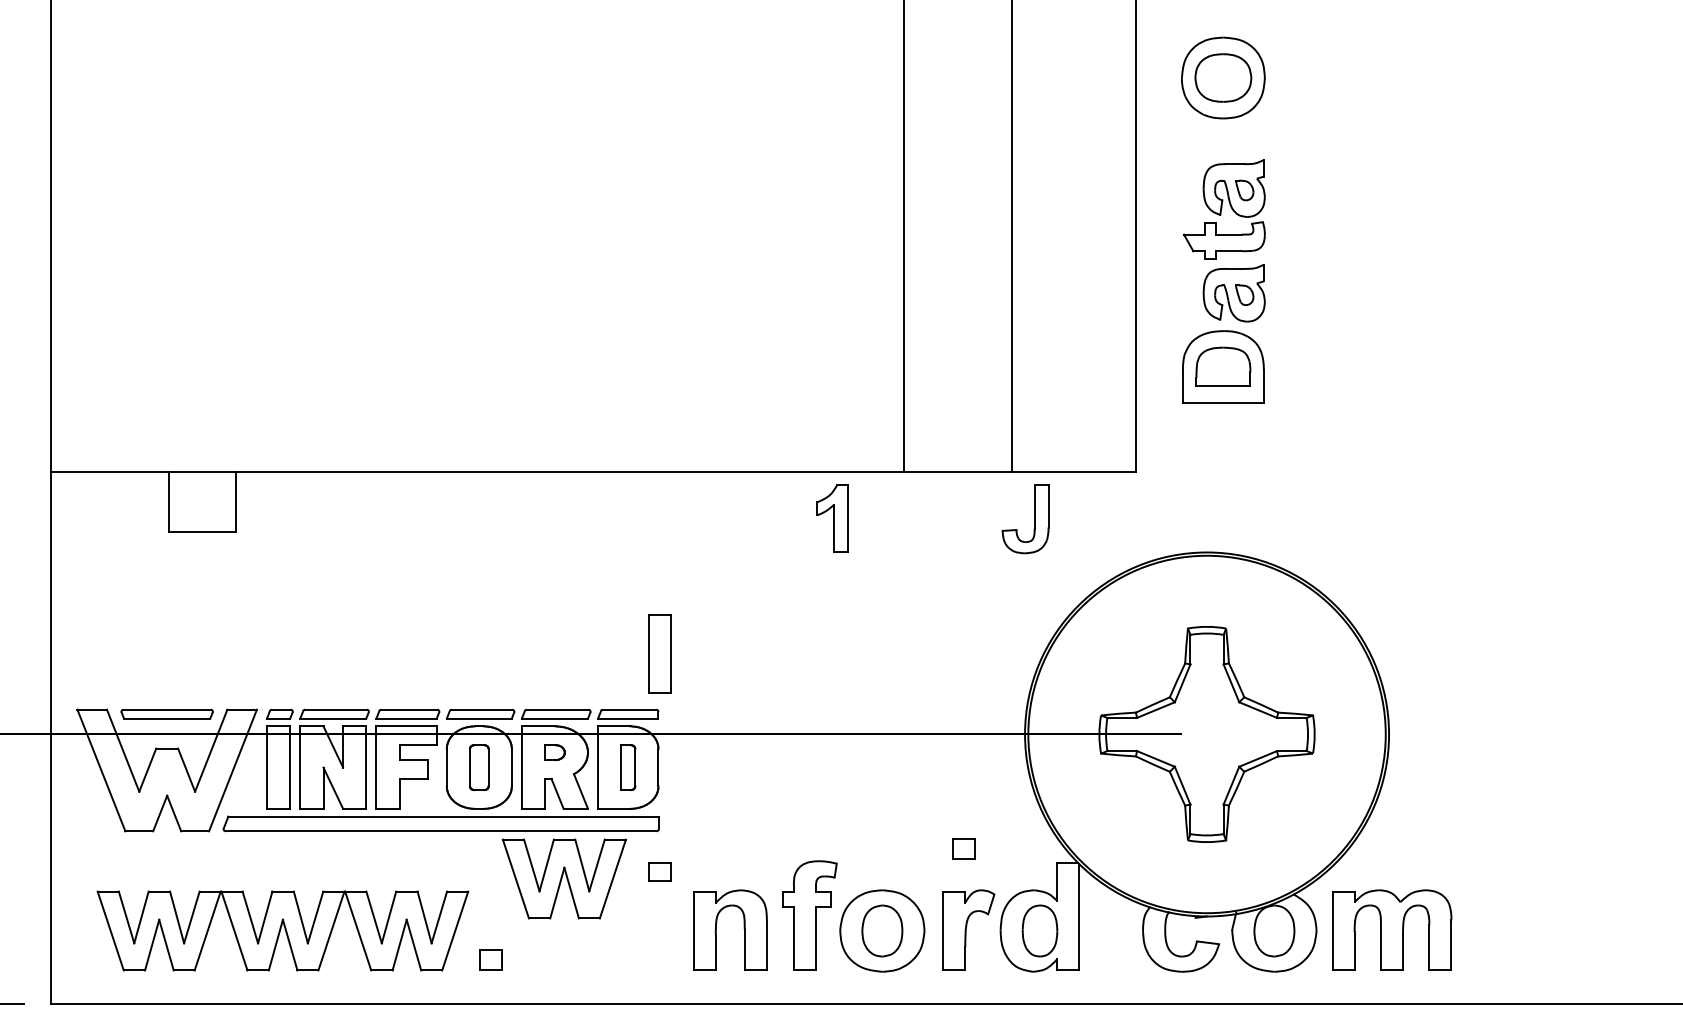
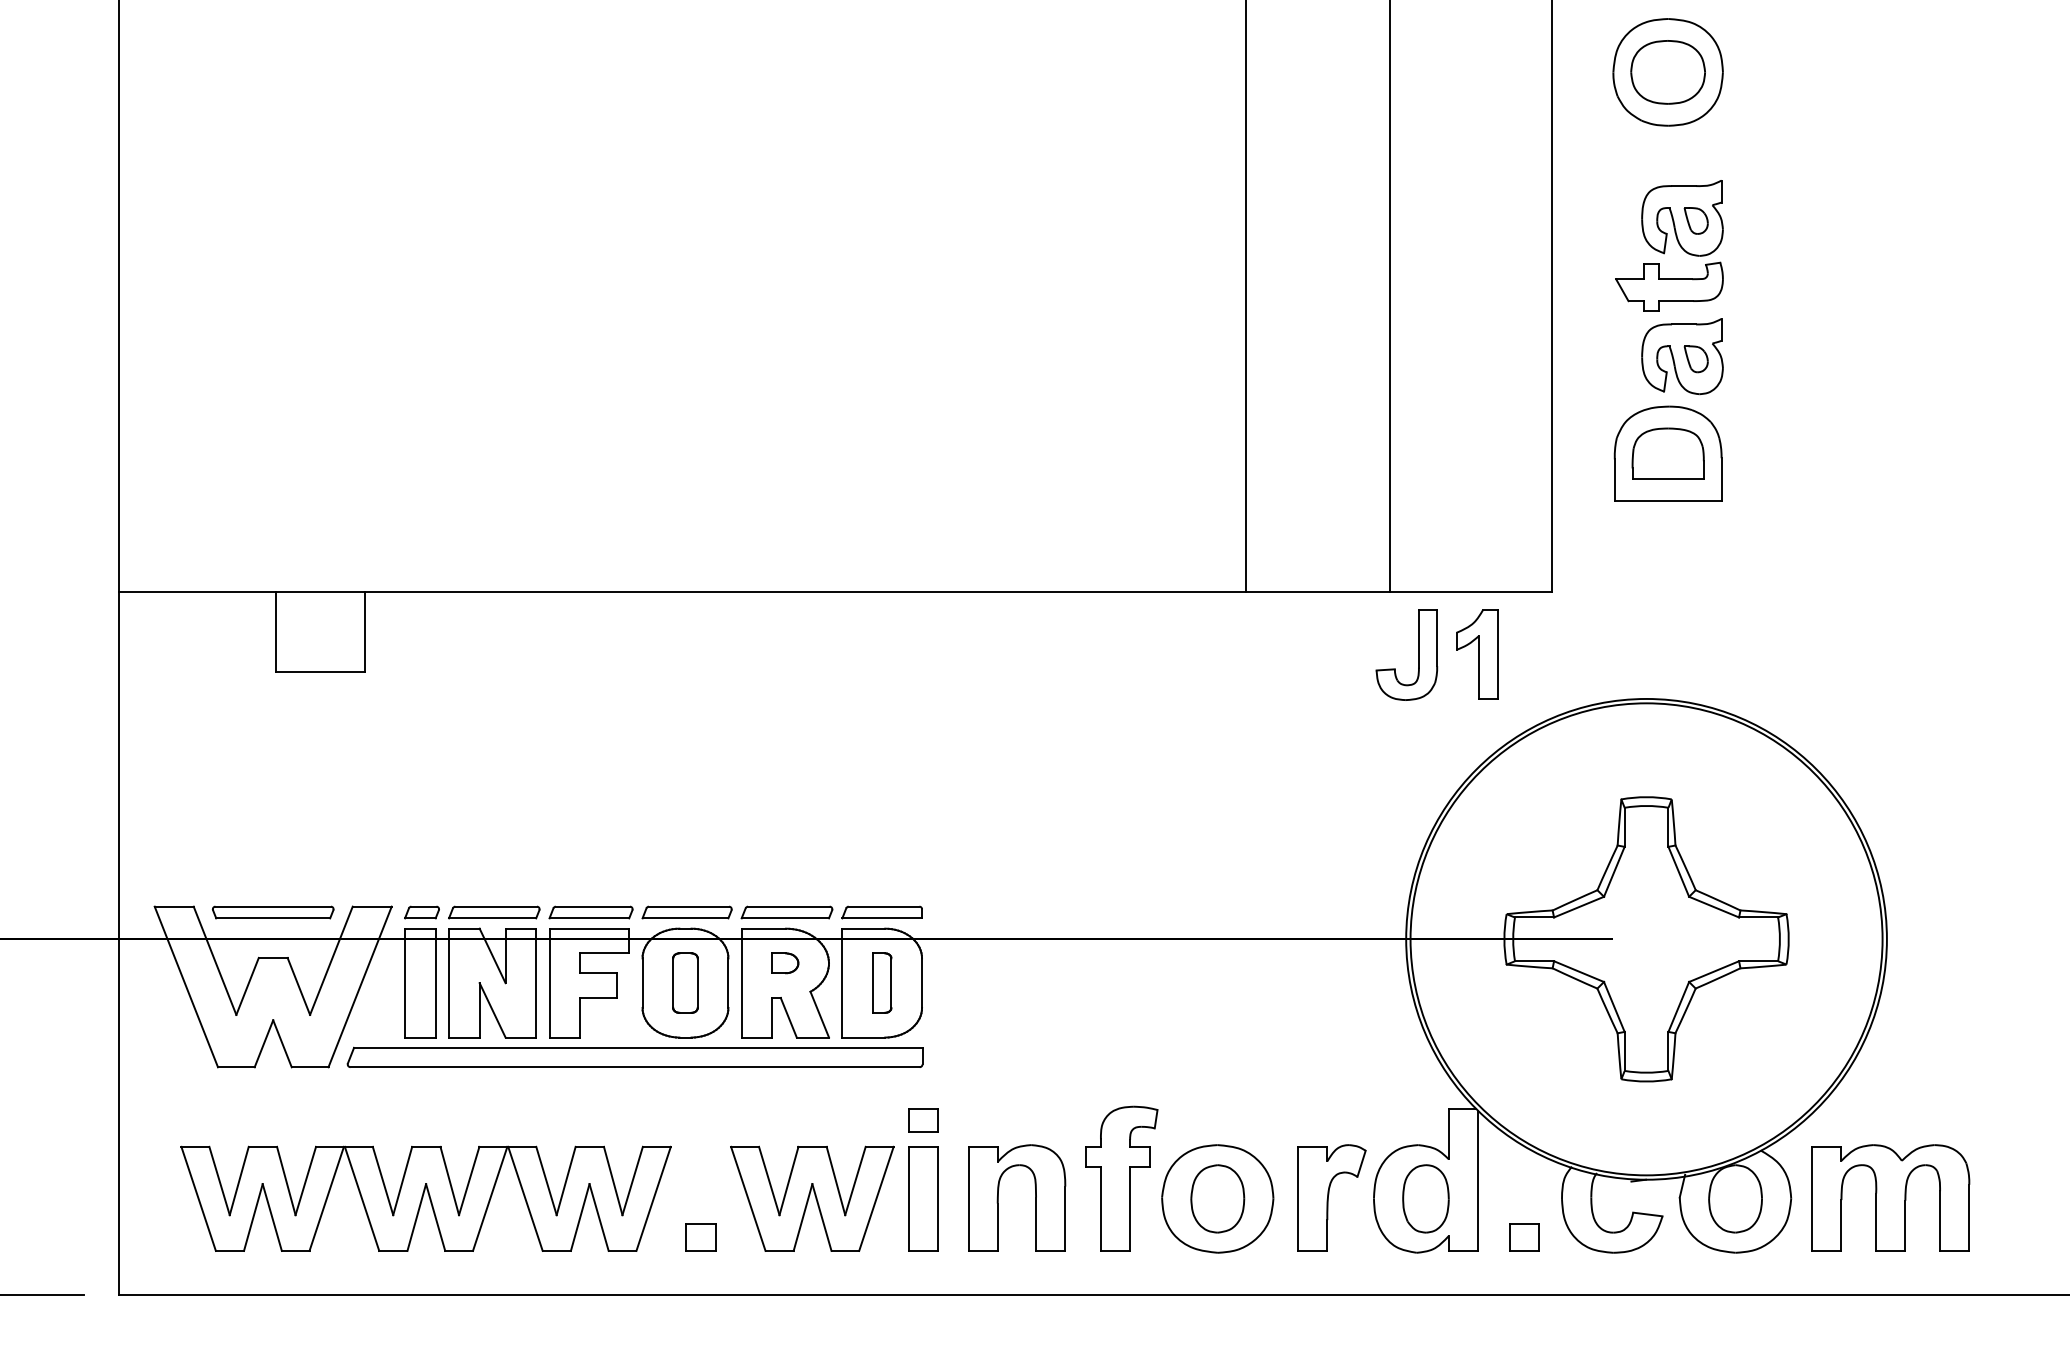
part: (832, 518) -> (1476, 654), moved
part: (659, 653) -> (923, 1198), moved
part: (963, 848) -> (1524, 1236), moved
part: (563, 878) -> (811, 1198), moved

